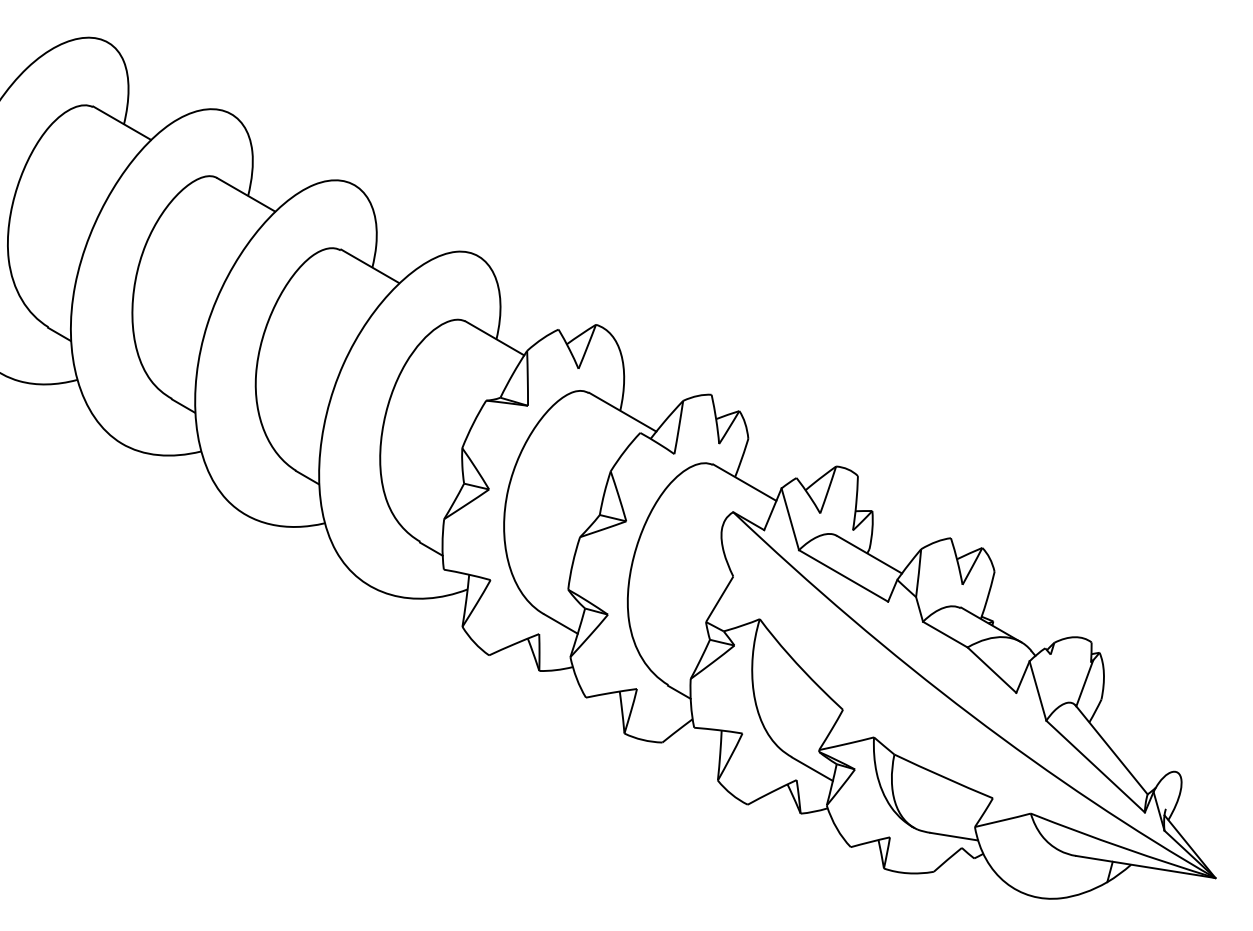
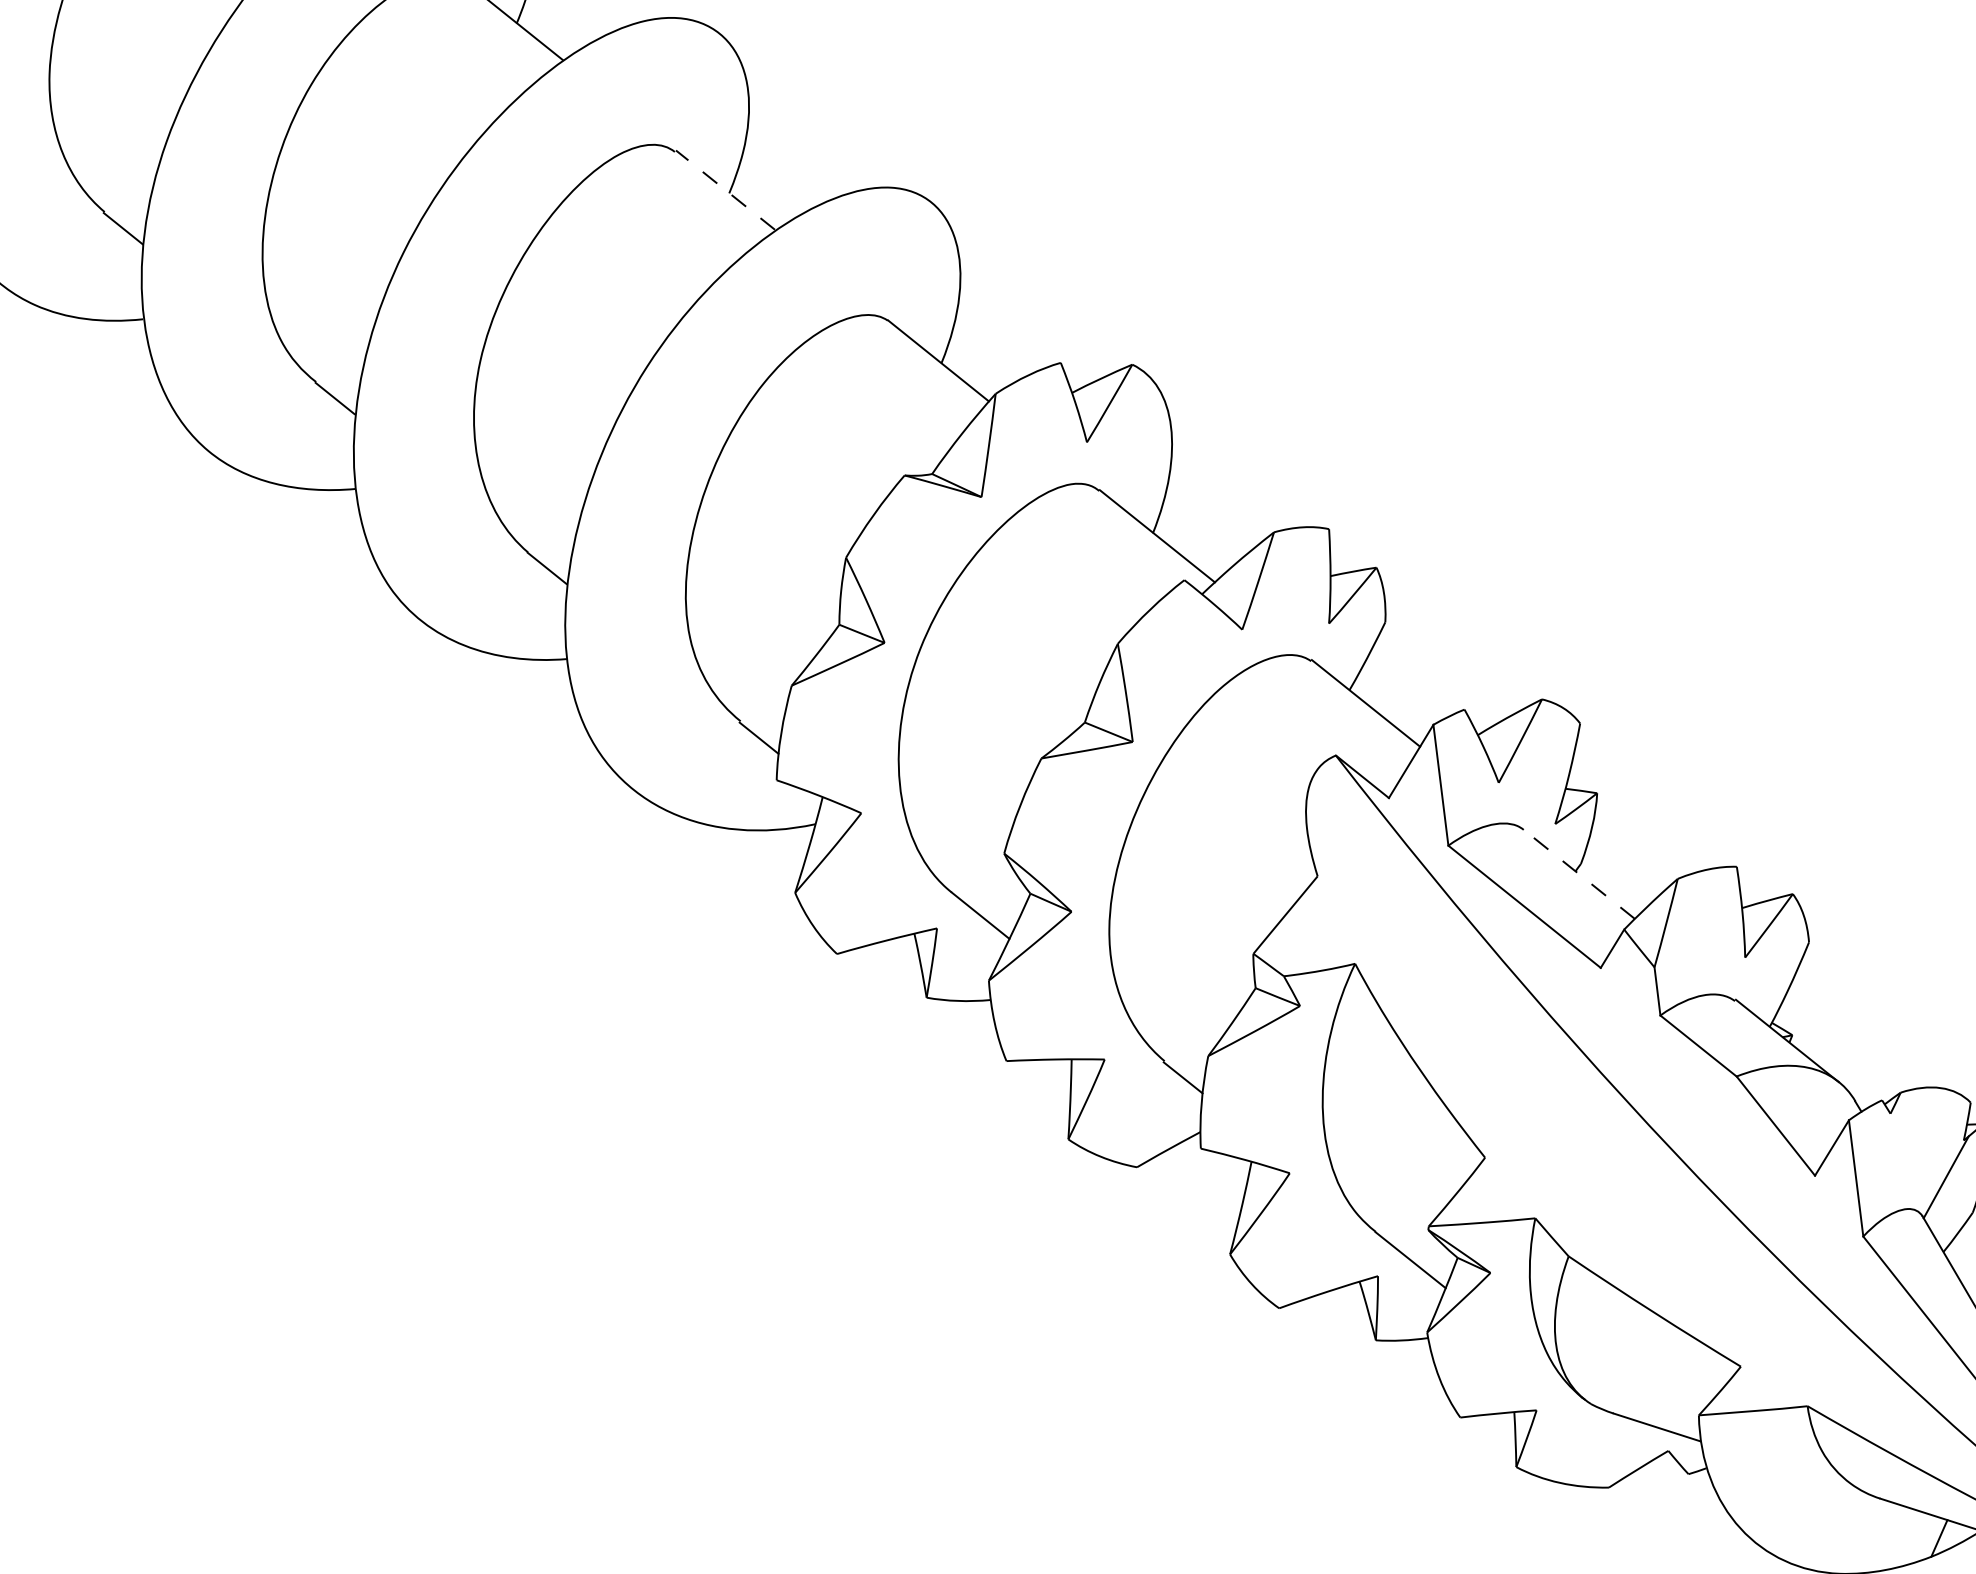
line: (369, 266) -> (724, 190), solid -> dashed
line: (869, 554) -> (1579, 873), solid -> dashed

